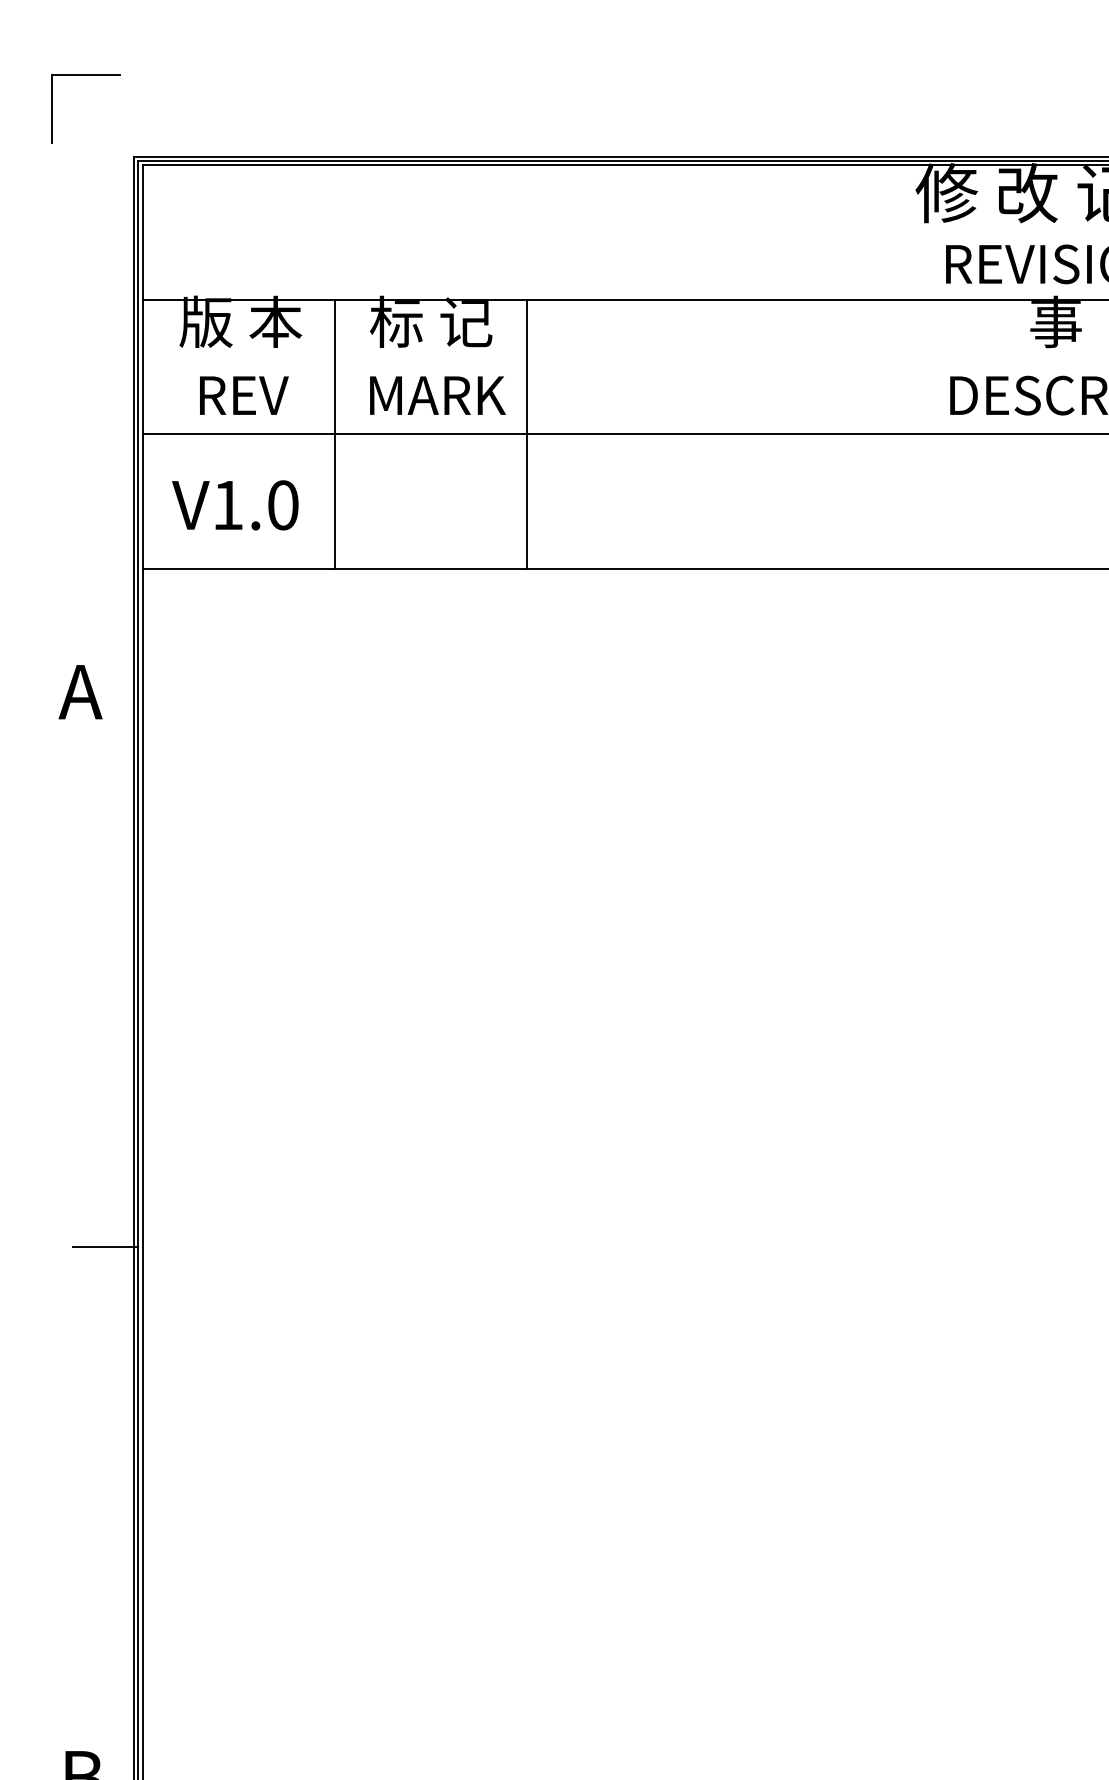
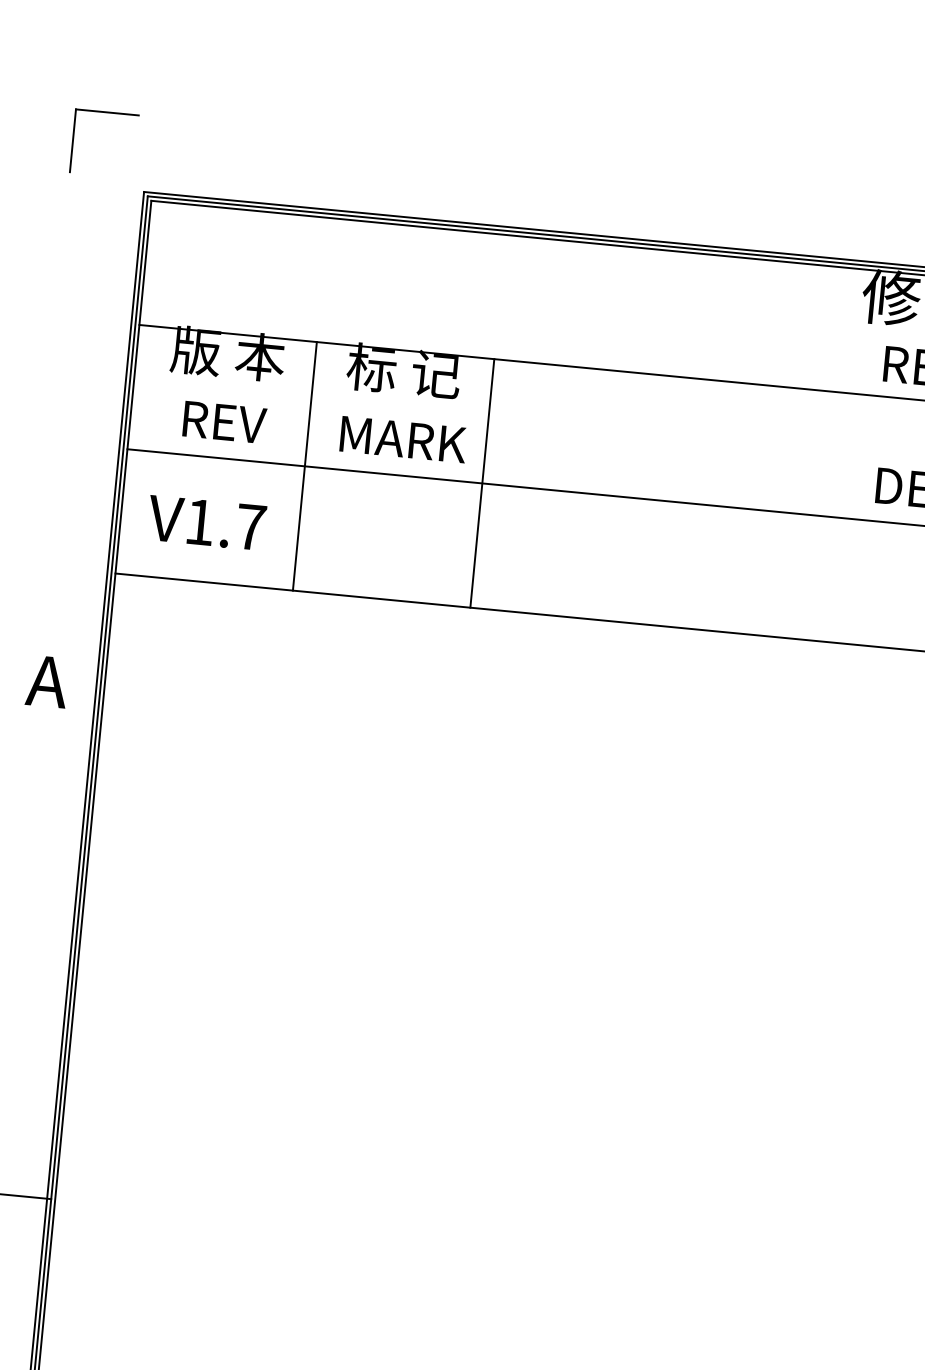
text: (283, 505) -> (251, 527), V1.0 -> V1.7

